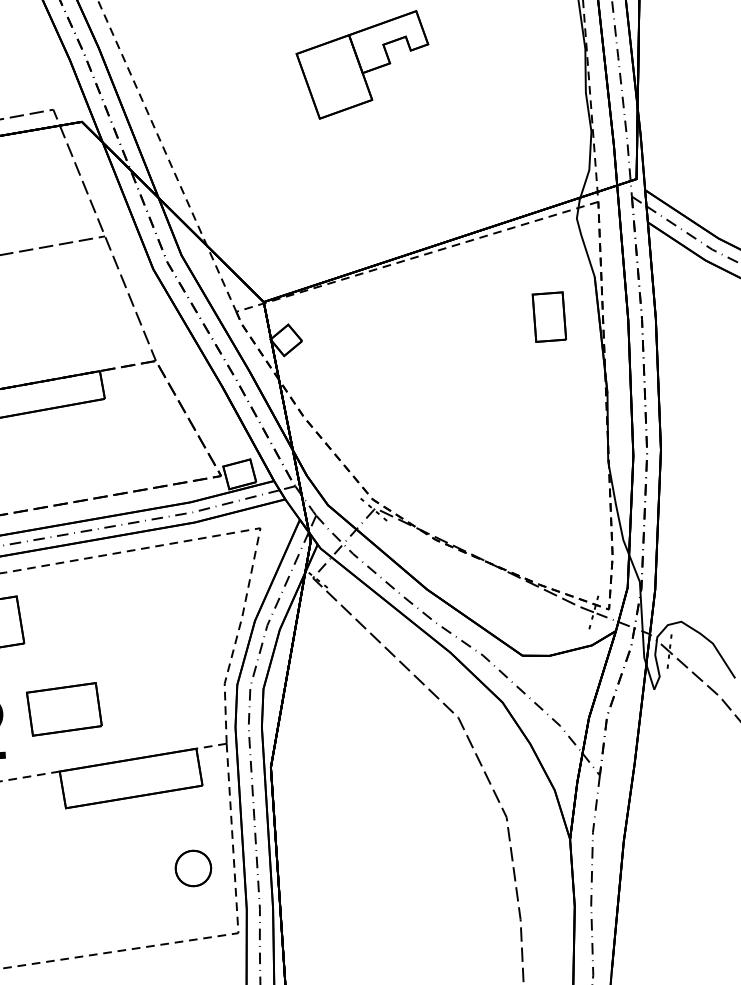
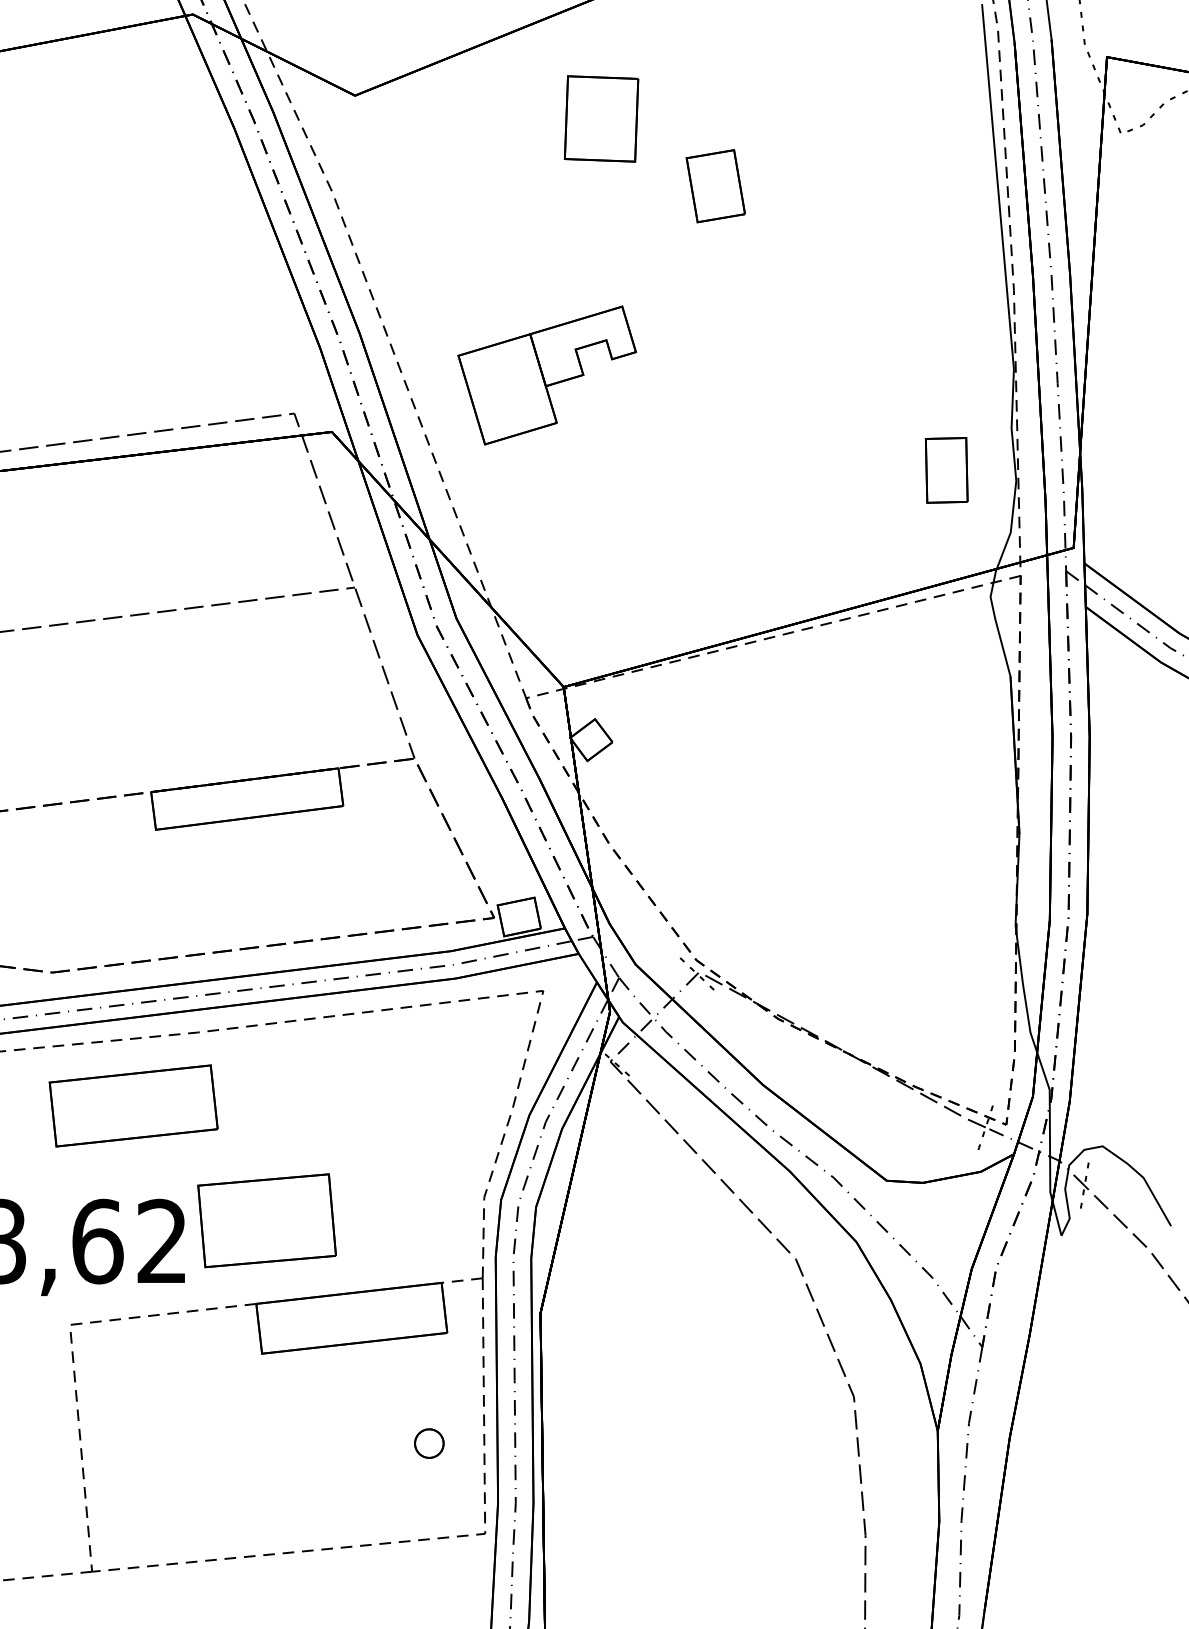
part: (362, 65) -> (546, 375), moved
part: (549, 317) -> (946, 470), moved
part: (64, 709) -> (266, 1220), size x1.4
part: (193, 868) -> (429, 1443), size x0.6

